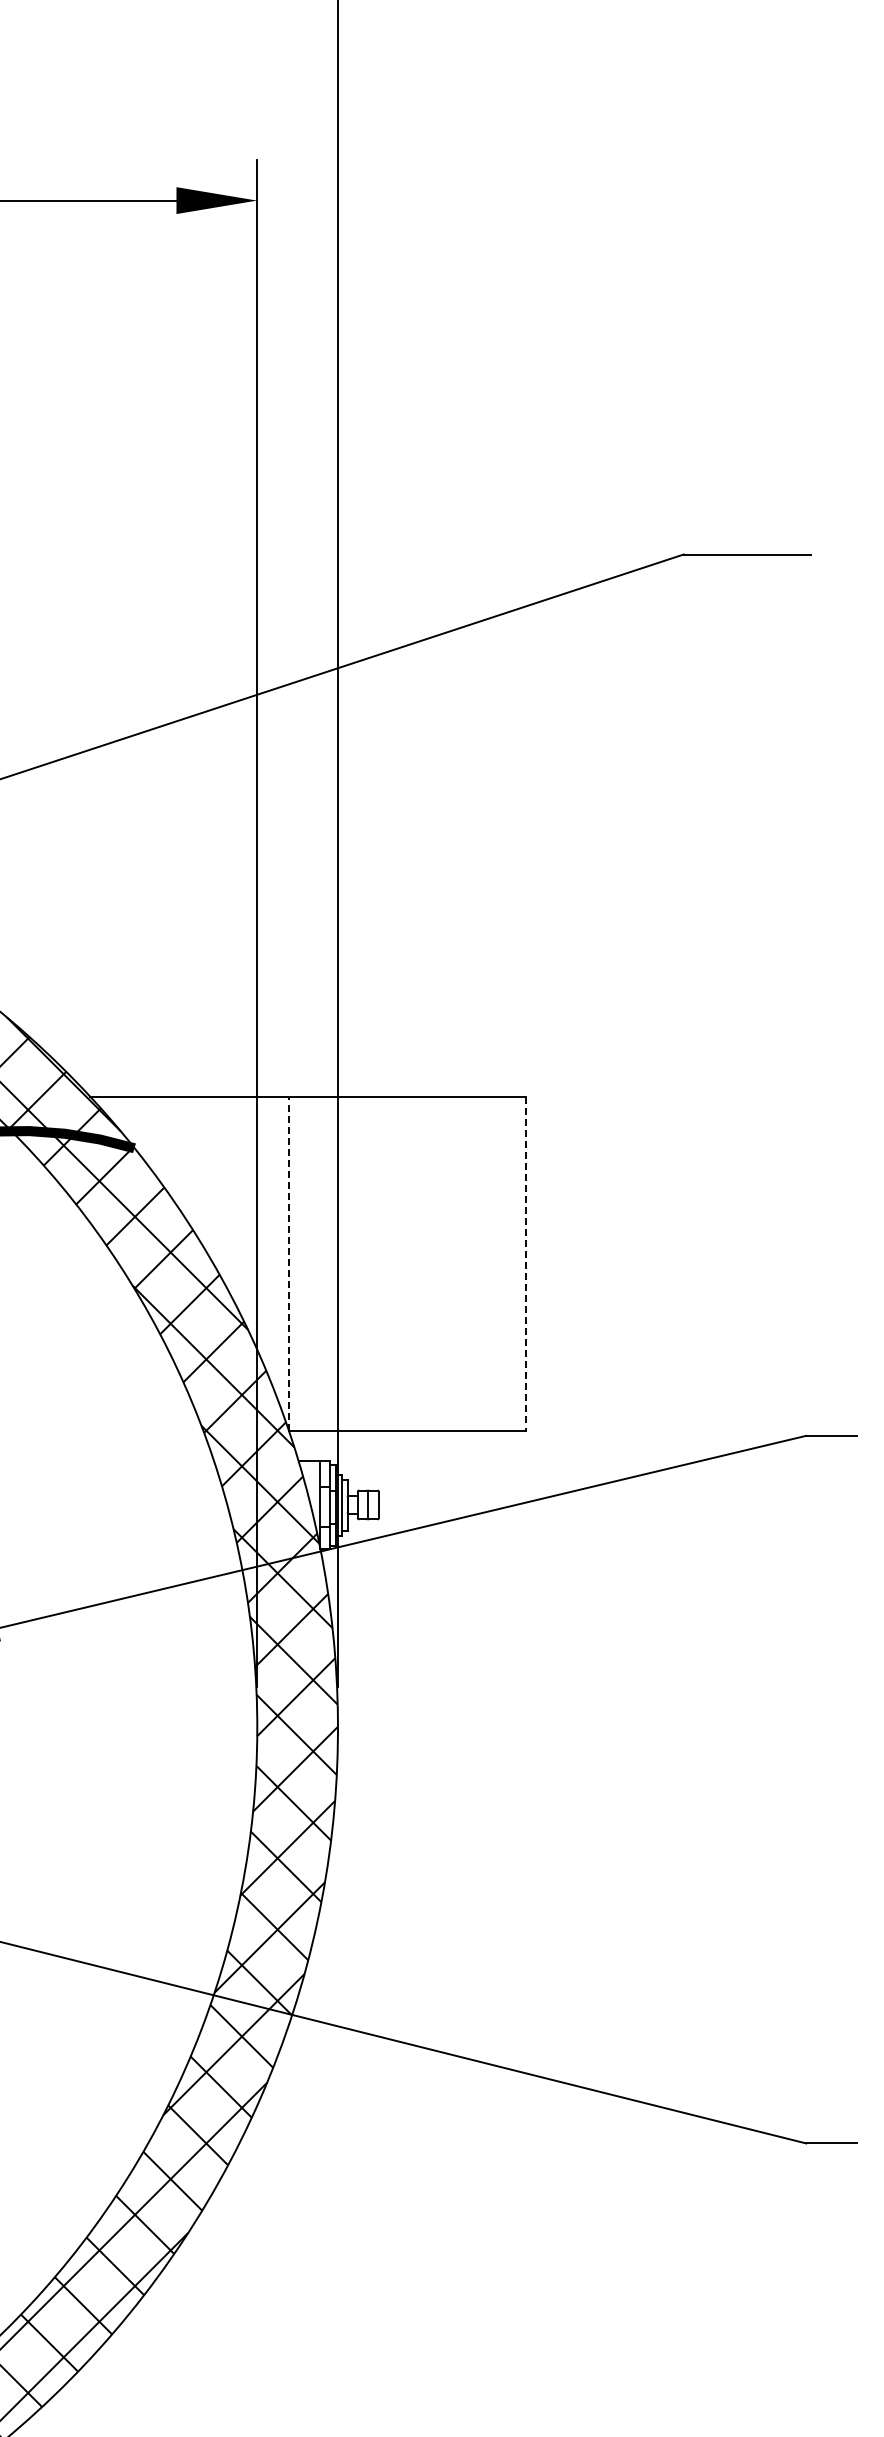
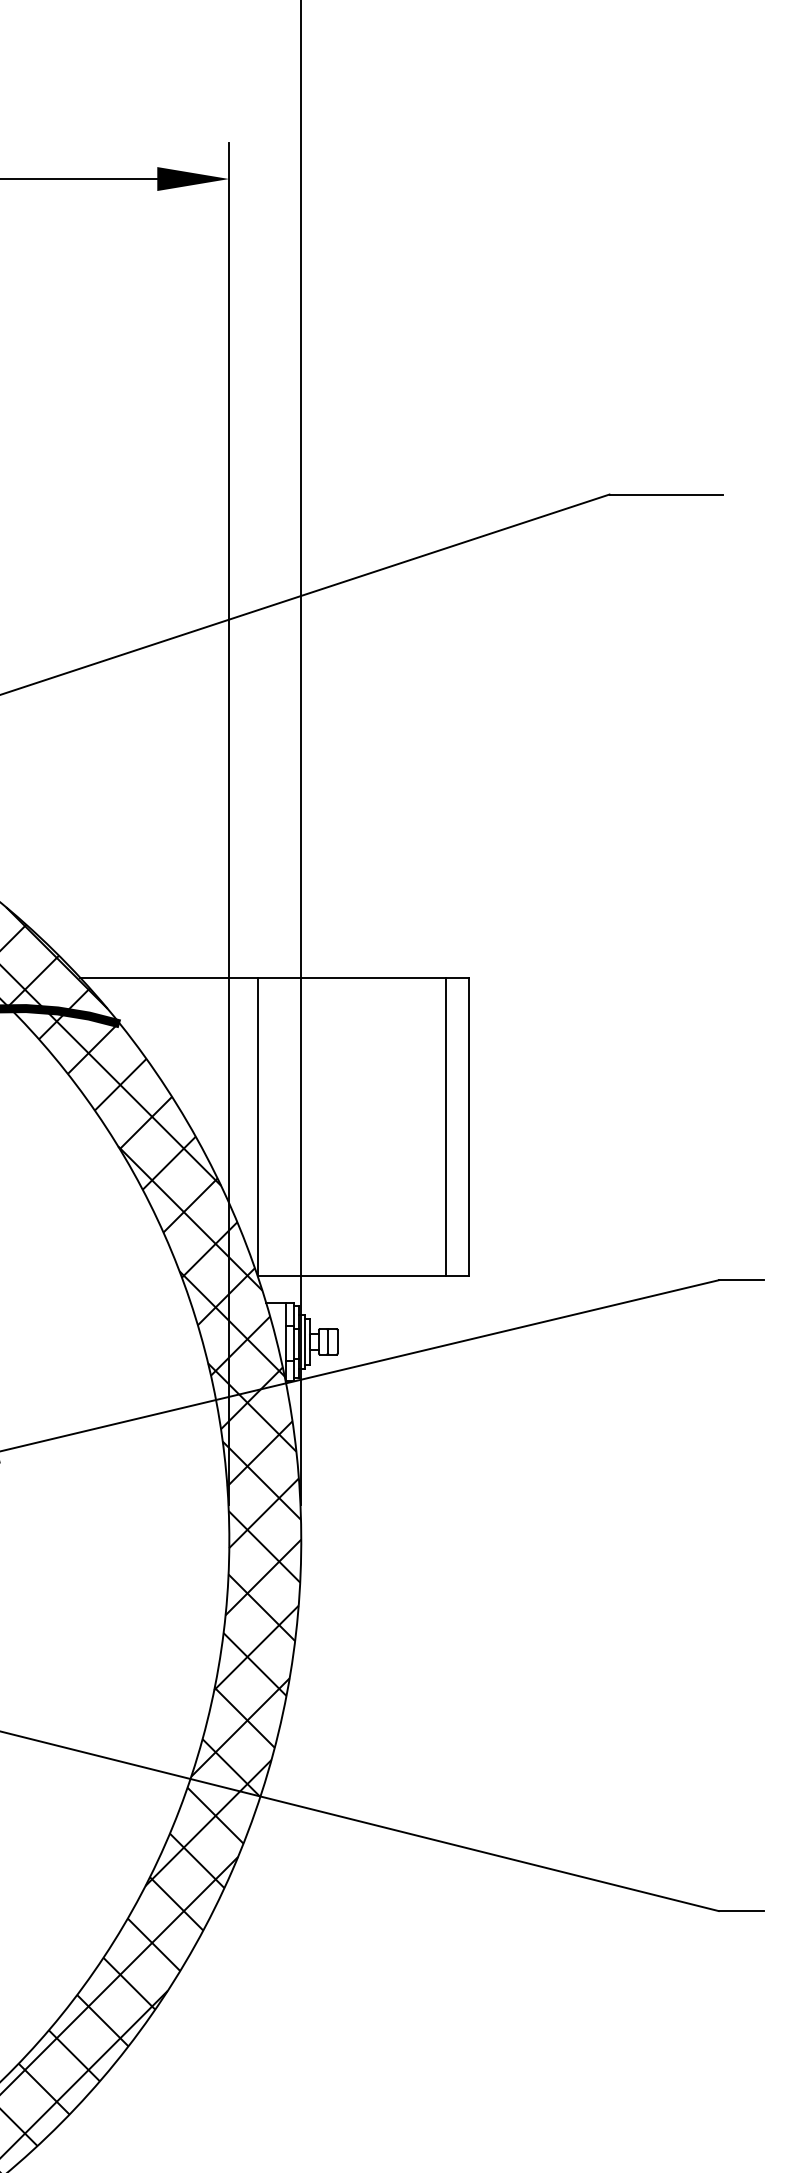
line: (289, 1263) -> (258, 1126), dashed -> solid
line: (500, 1263) -> (446, 1126), added
line: (525, 1264) -> (468, 1127), dashed -> solid

